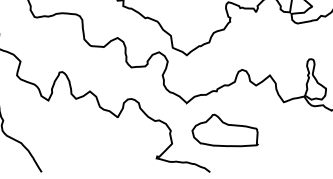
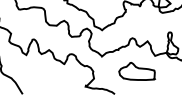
part: (225, 130) -> (137, 71), moved

